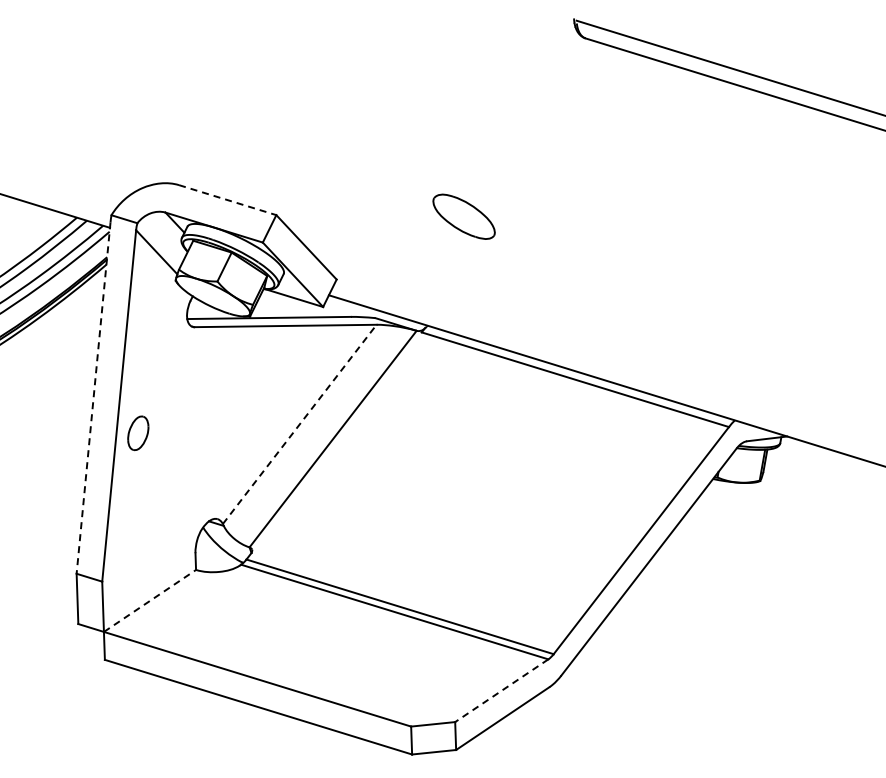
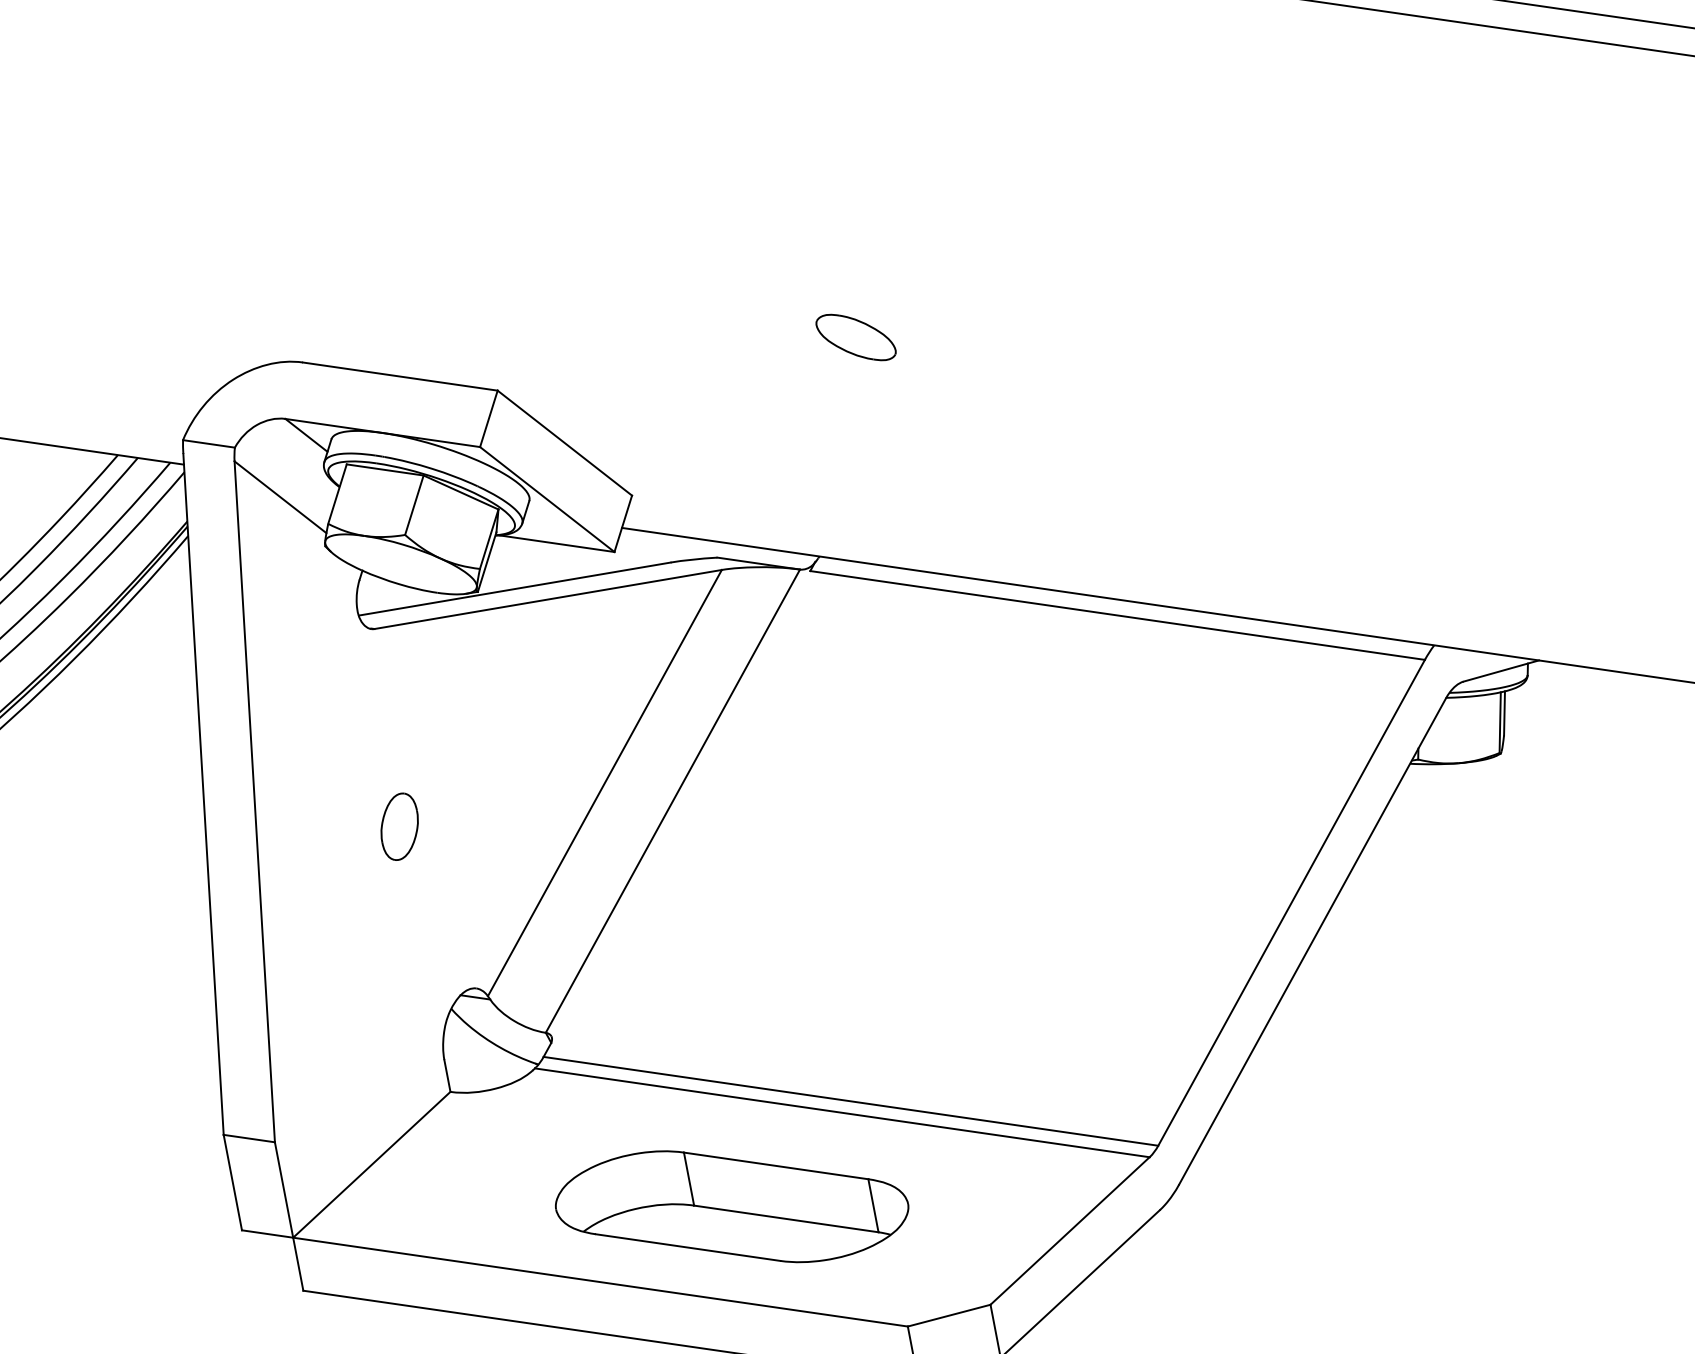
line: (227, 200) -> (400, 377), dashed -> solid
part: (463, 216) -> (855, 337), size x0.62
line: (93, 398) -> (203, 795), dashed -> solid
line: (299, 424) -> (604, 783), dashed -> solid
part: (138, 433) -> (400, 827), moved
line: (150, 600) -> (372, 1163), dashed -> solid
part: (330, 650) -> (731, 1205), added
line: (501, 691) -> (1069, 1232), dashed -> solid

